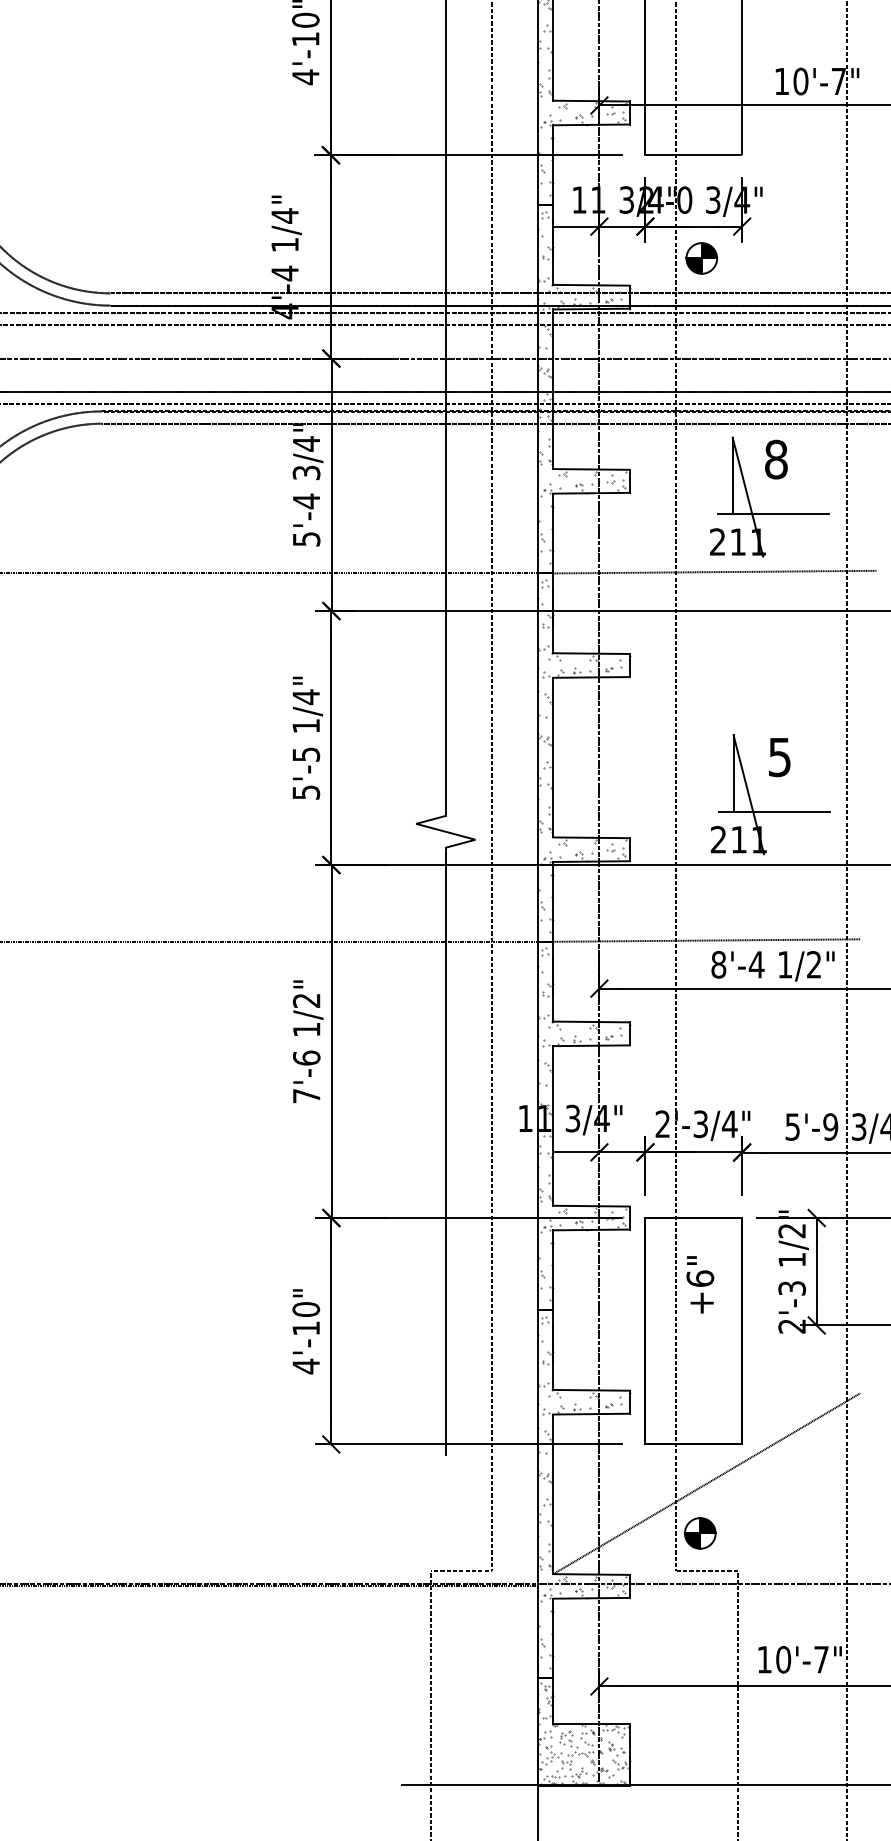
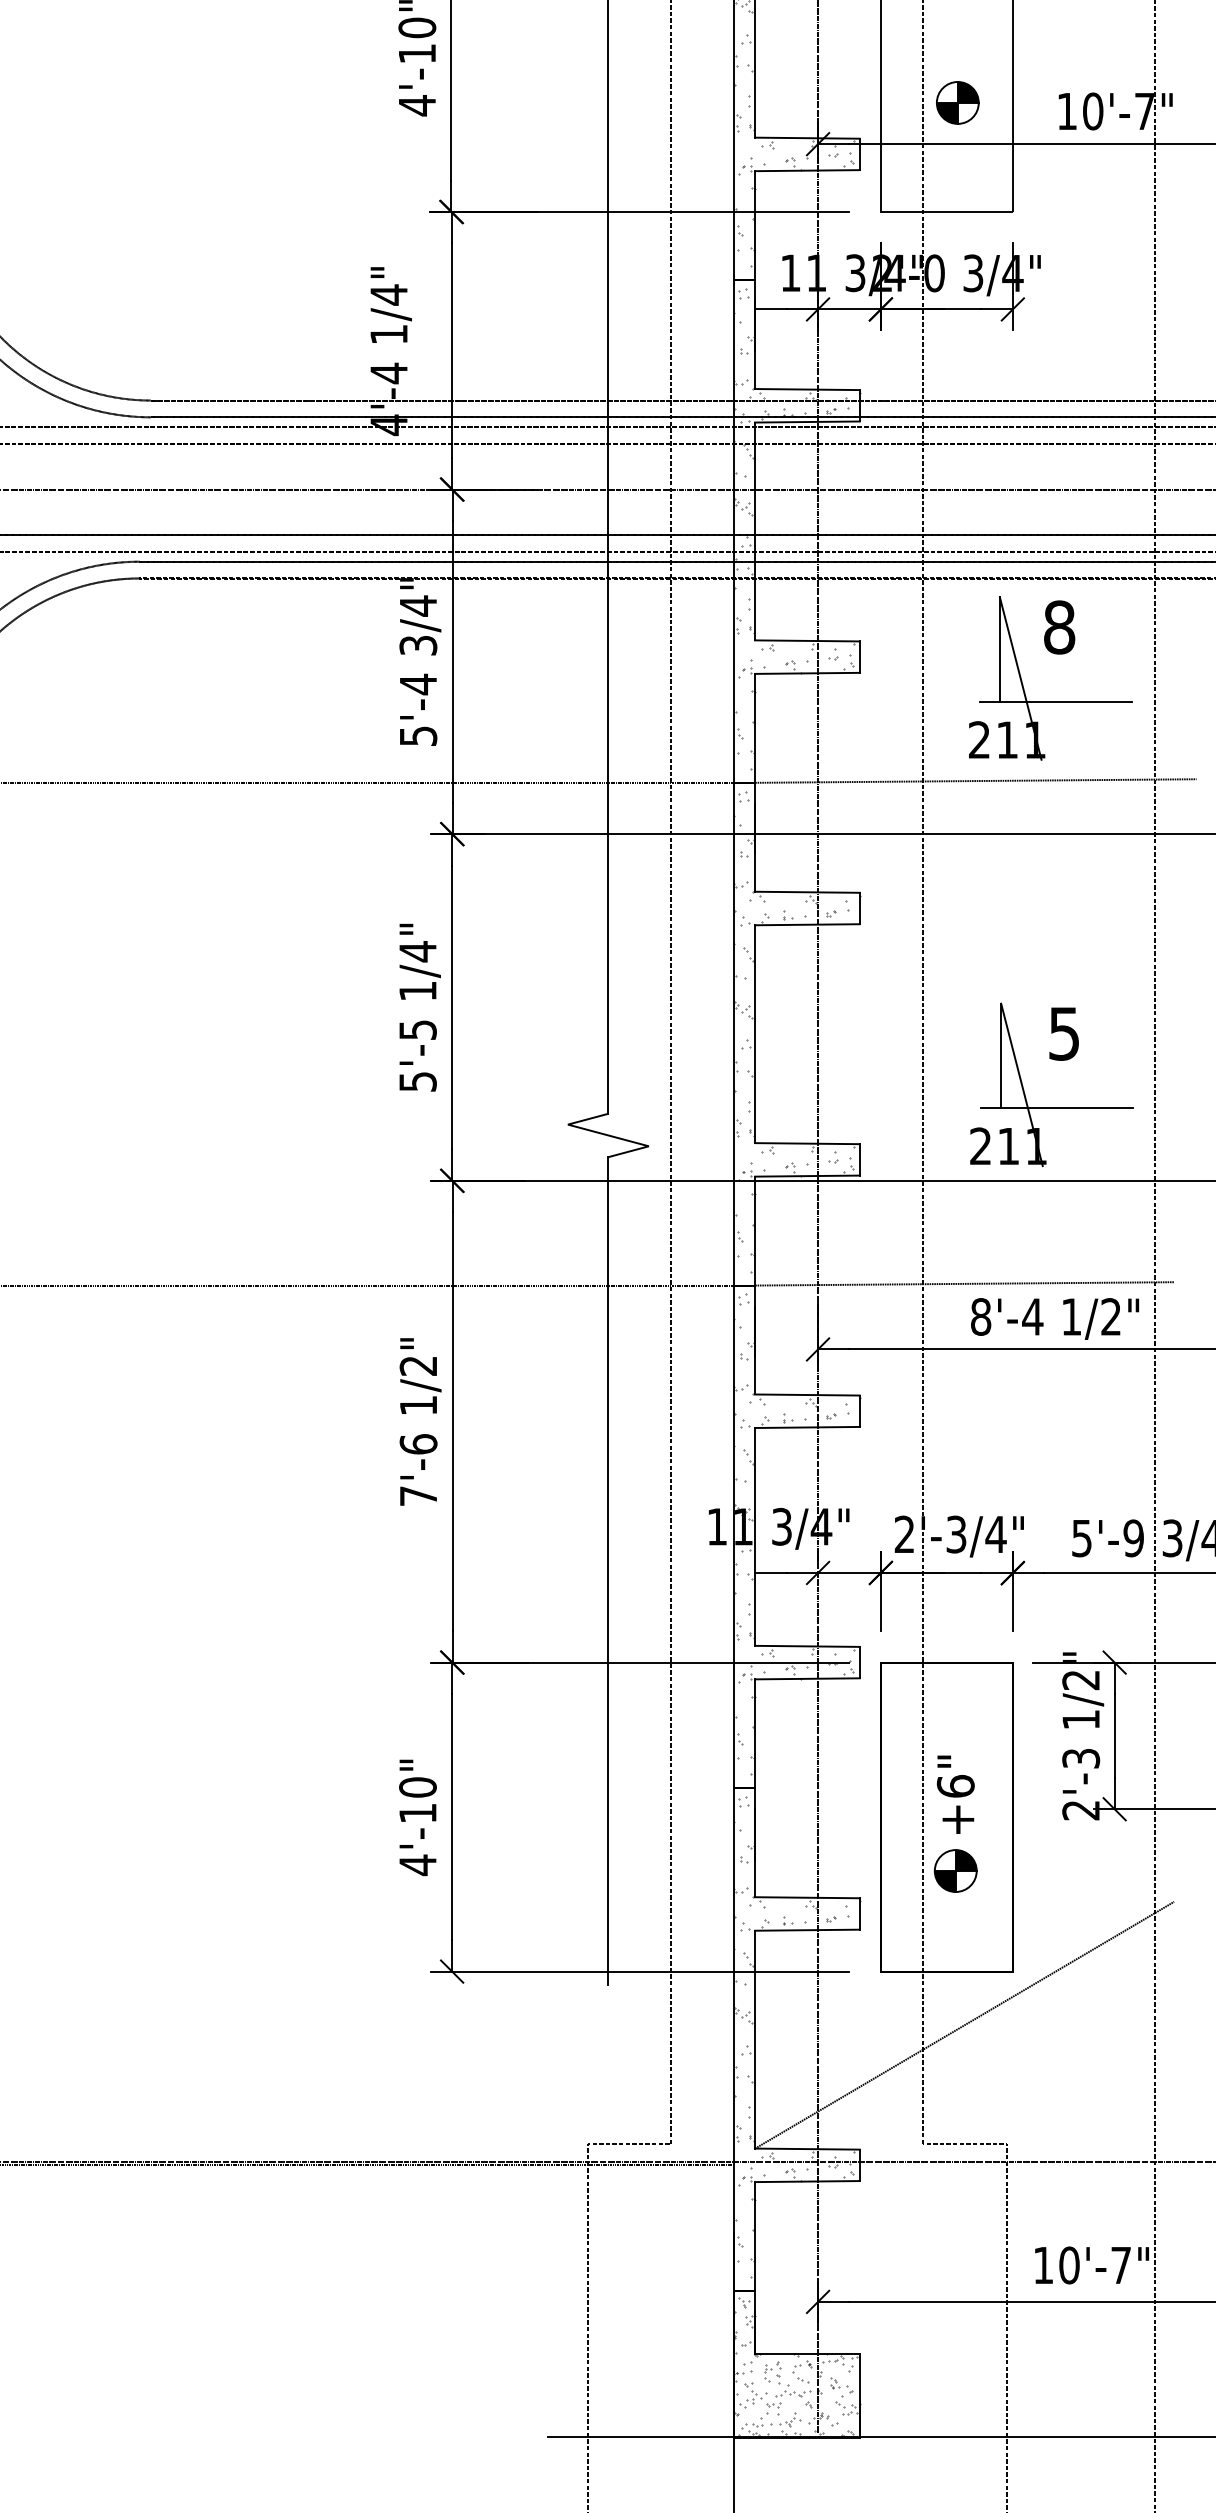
part: (701, 258) -> (957, 102), moved
text: (700, 1284) -> (955, 1794), moved
part: (700, 1533) -> (955, 1870), moved

